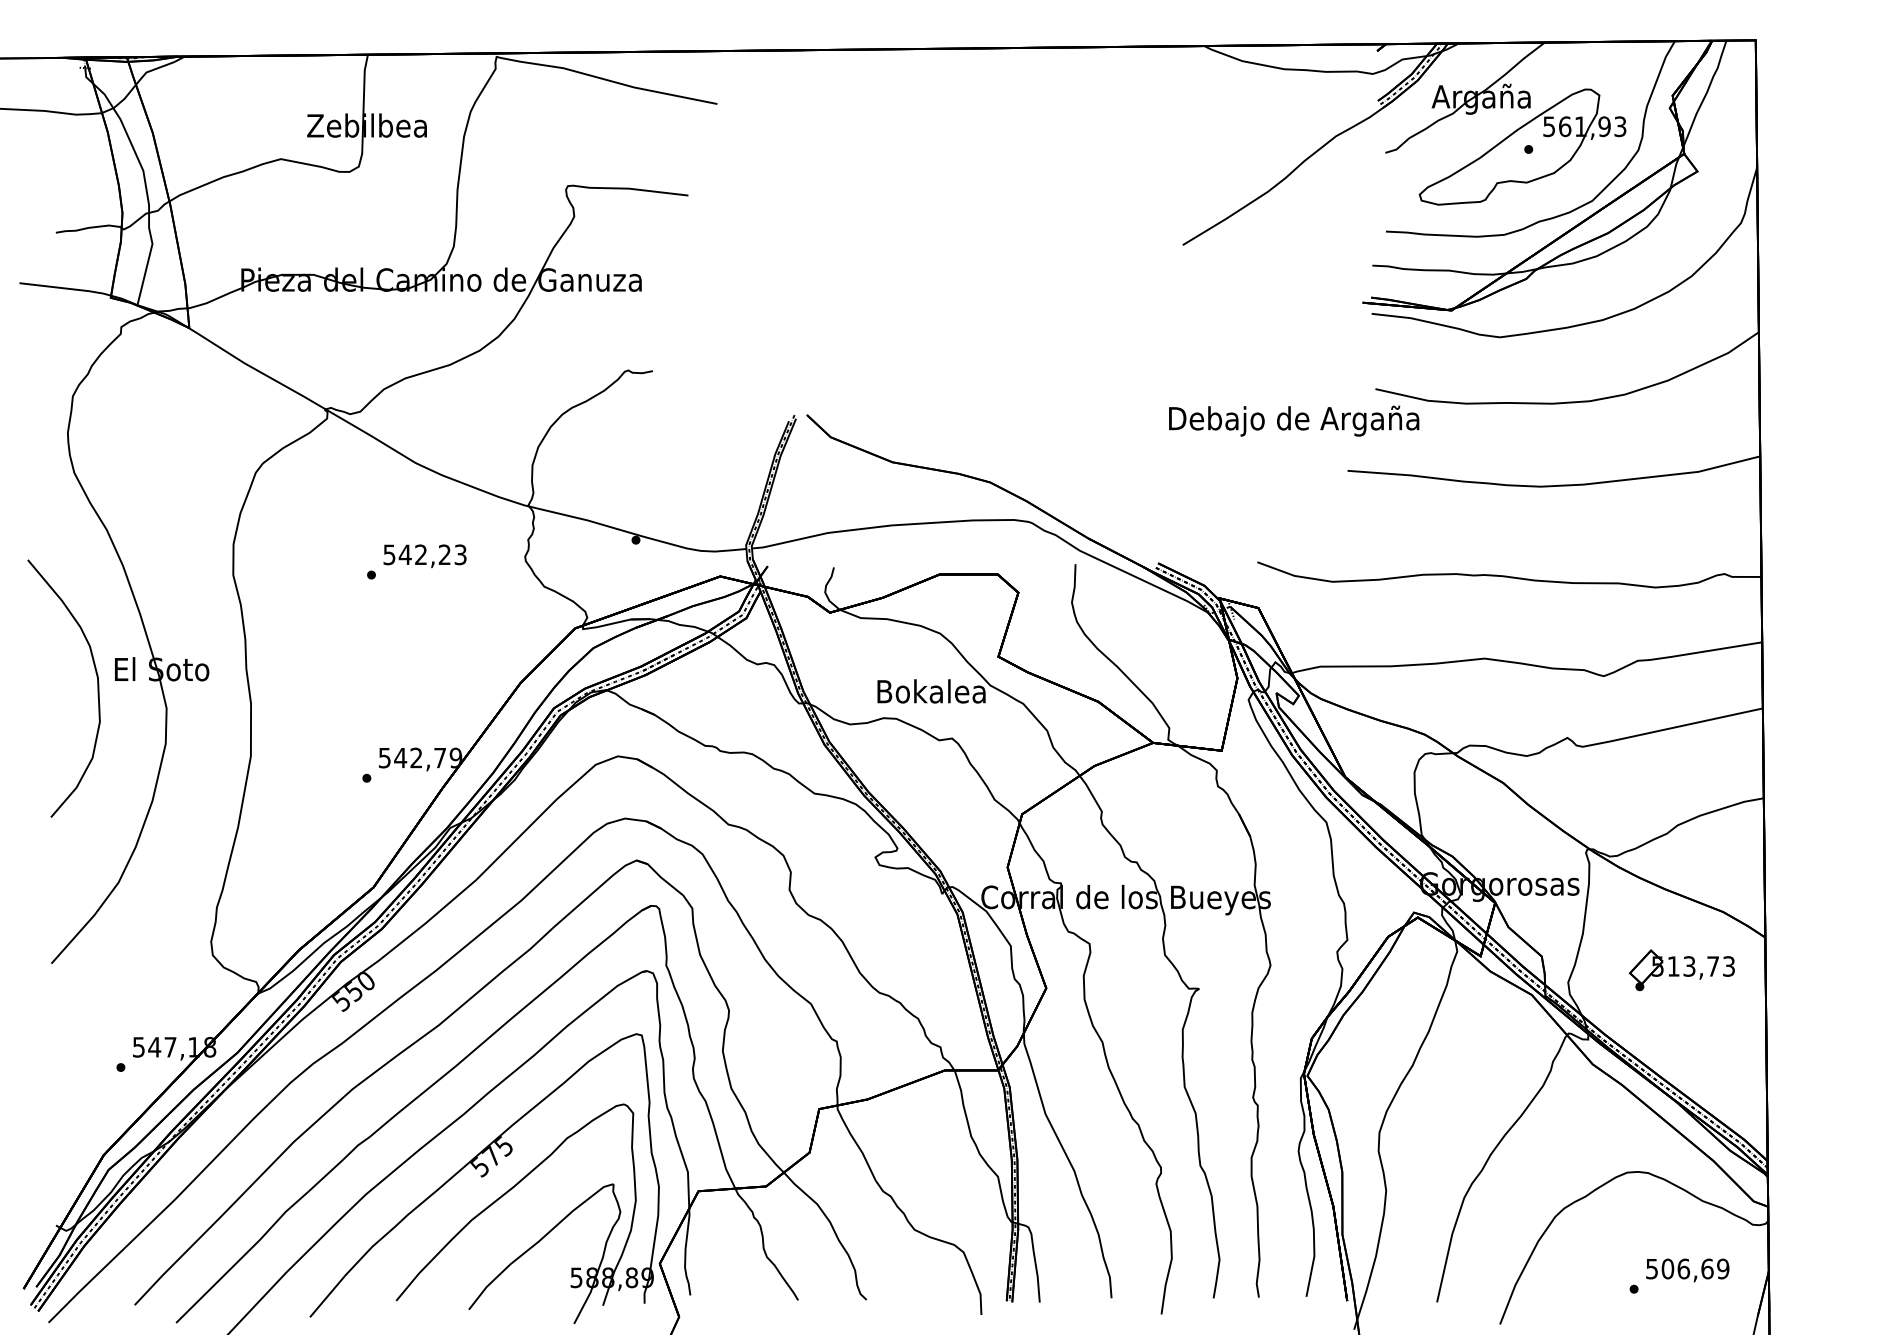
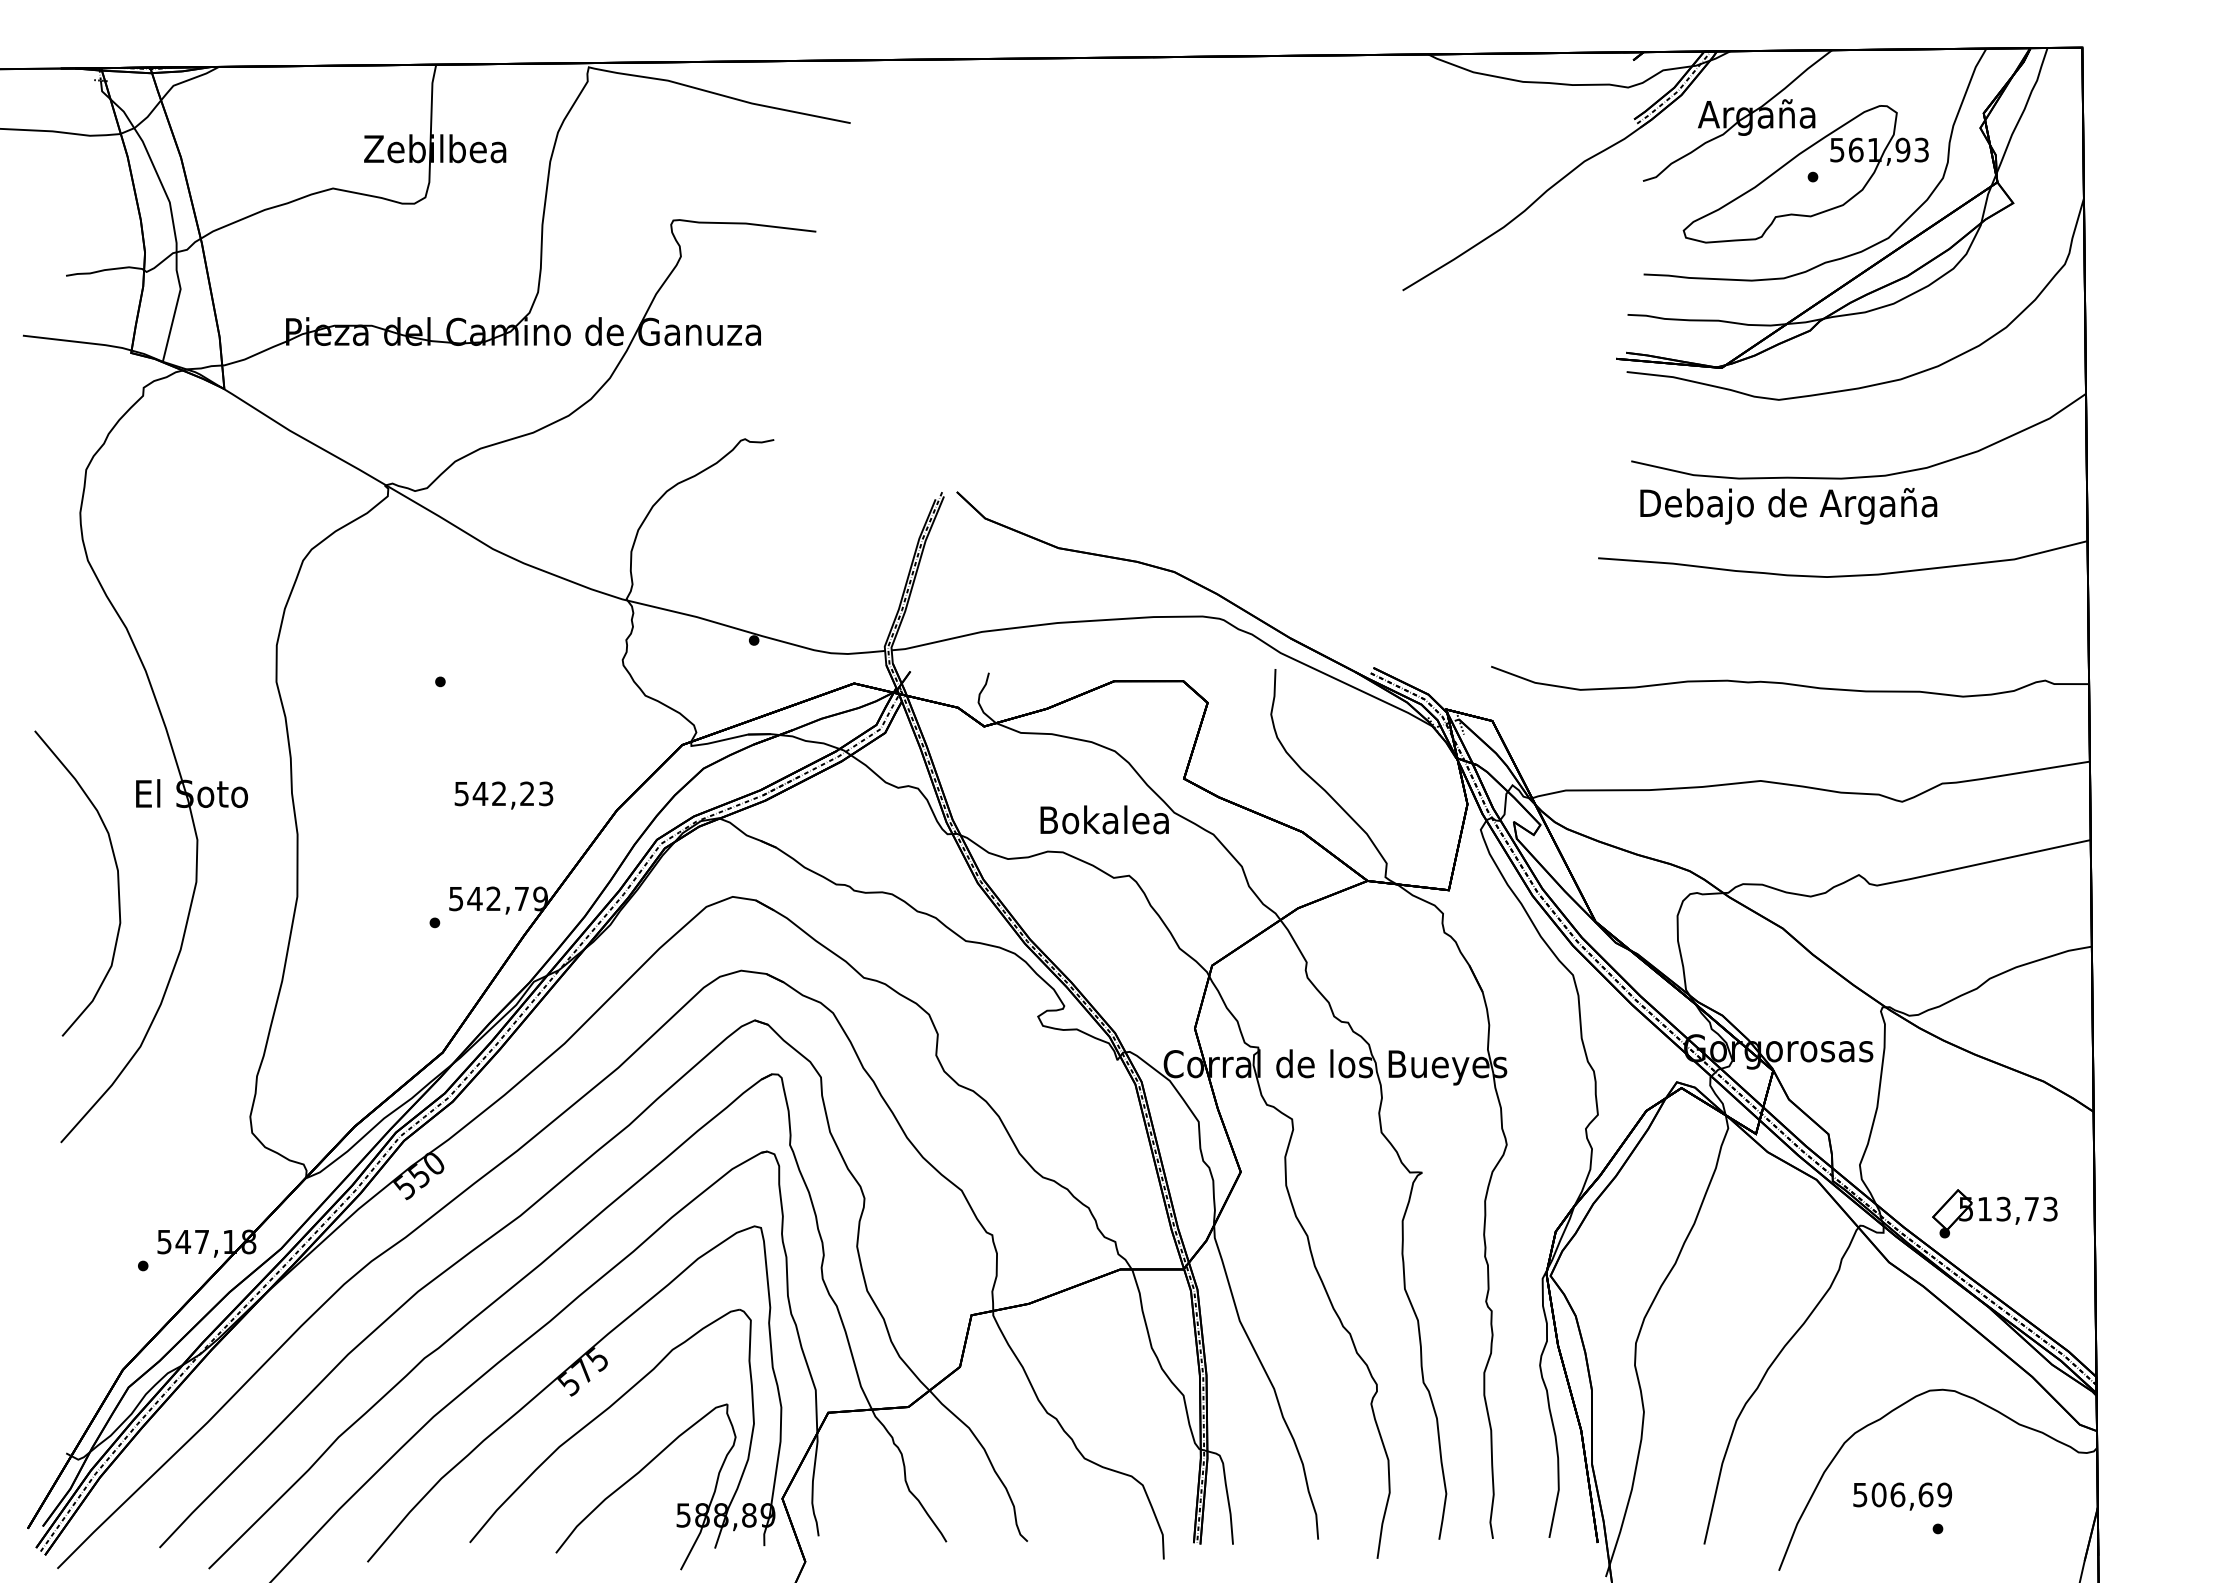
text: (1293, 421) -> (1788, 506), moved
text: (424, 556) -> (503, 795), moved
curve: (97, 688) -> (117, 883), moved
part: (1681, 970) -> (1994, 1213), moved
text: (1687, 1270) -> (1902, 1496), moved

